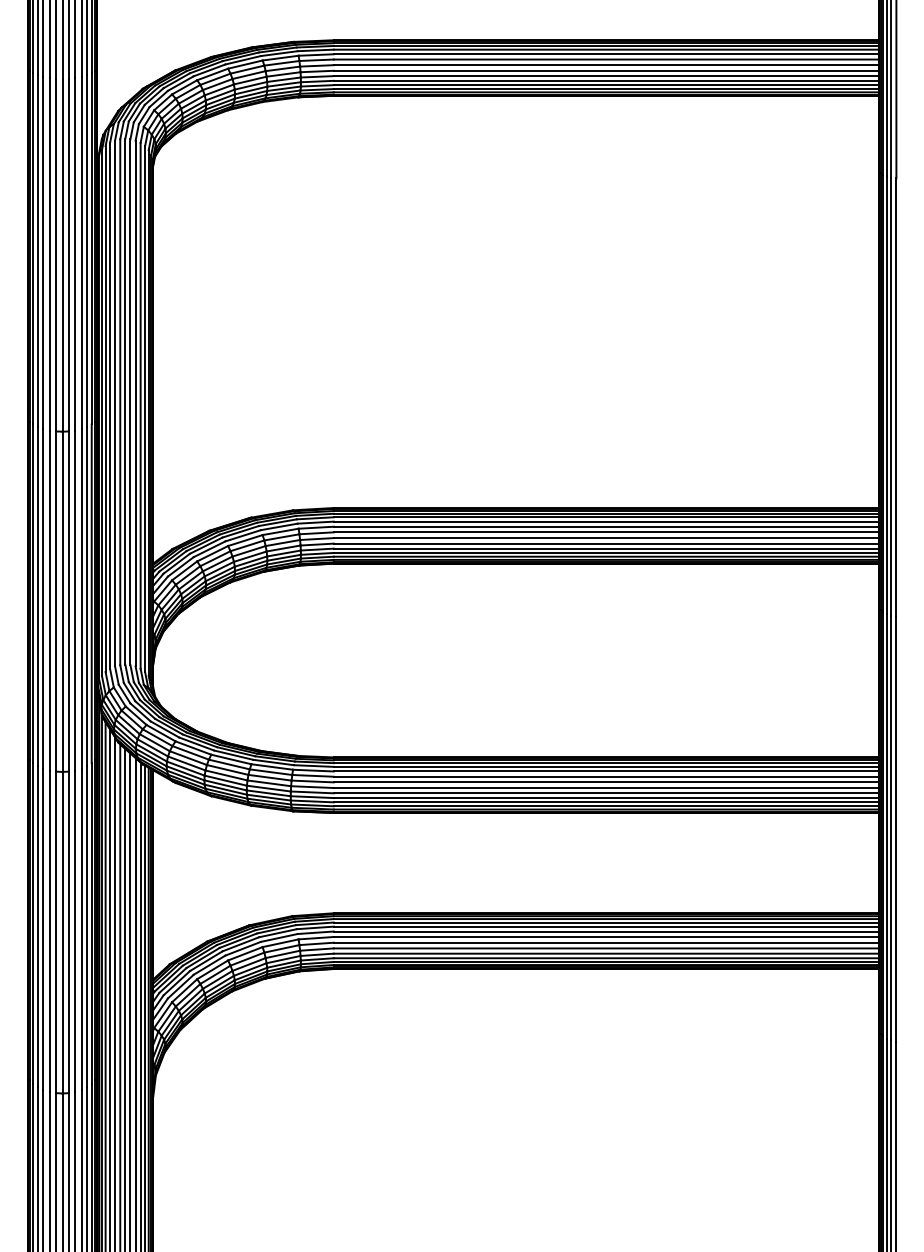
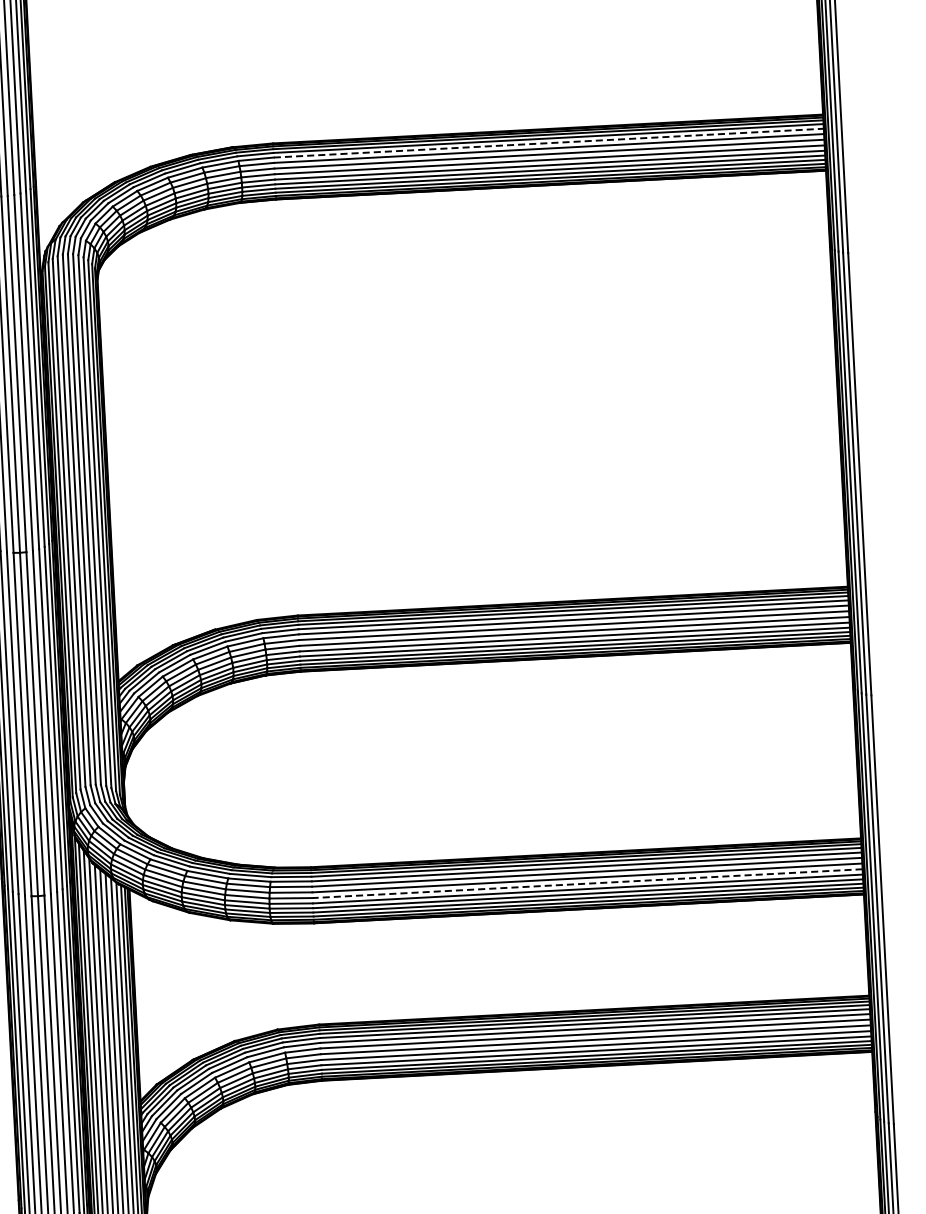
line: (606, 54) -> (549, 143), solid -> dashed
line: (605, 788) -> (586, 884), solid -> dashed

